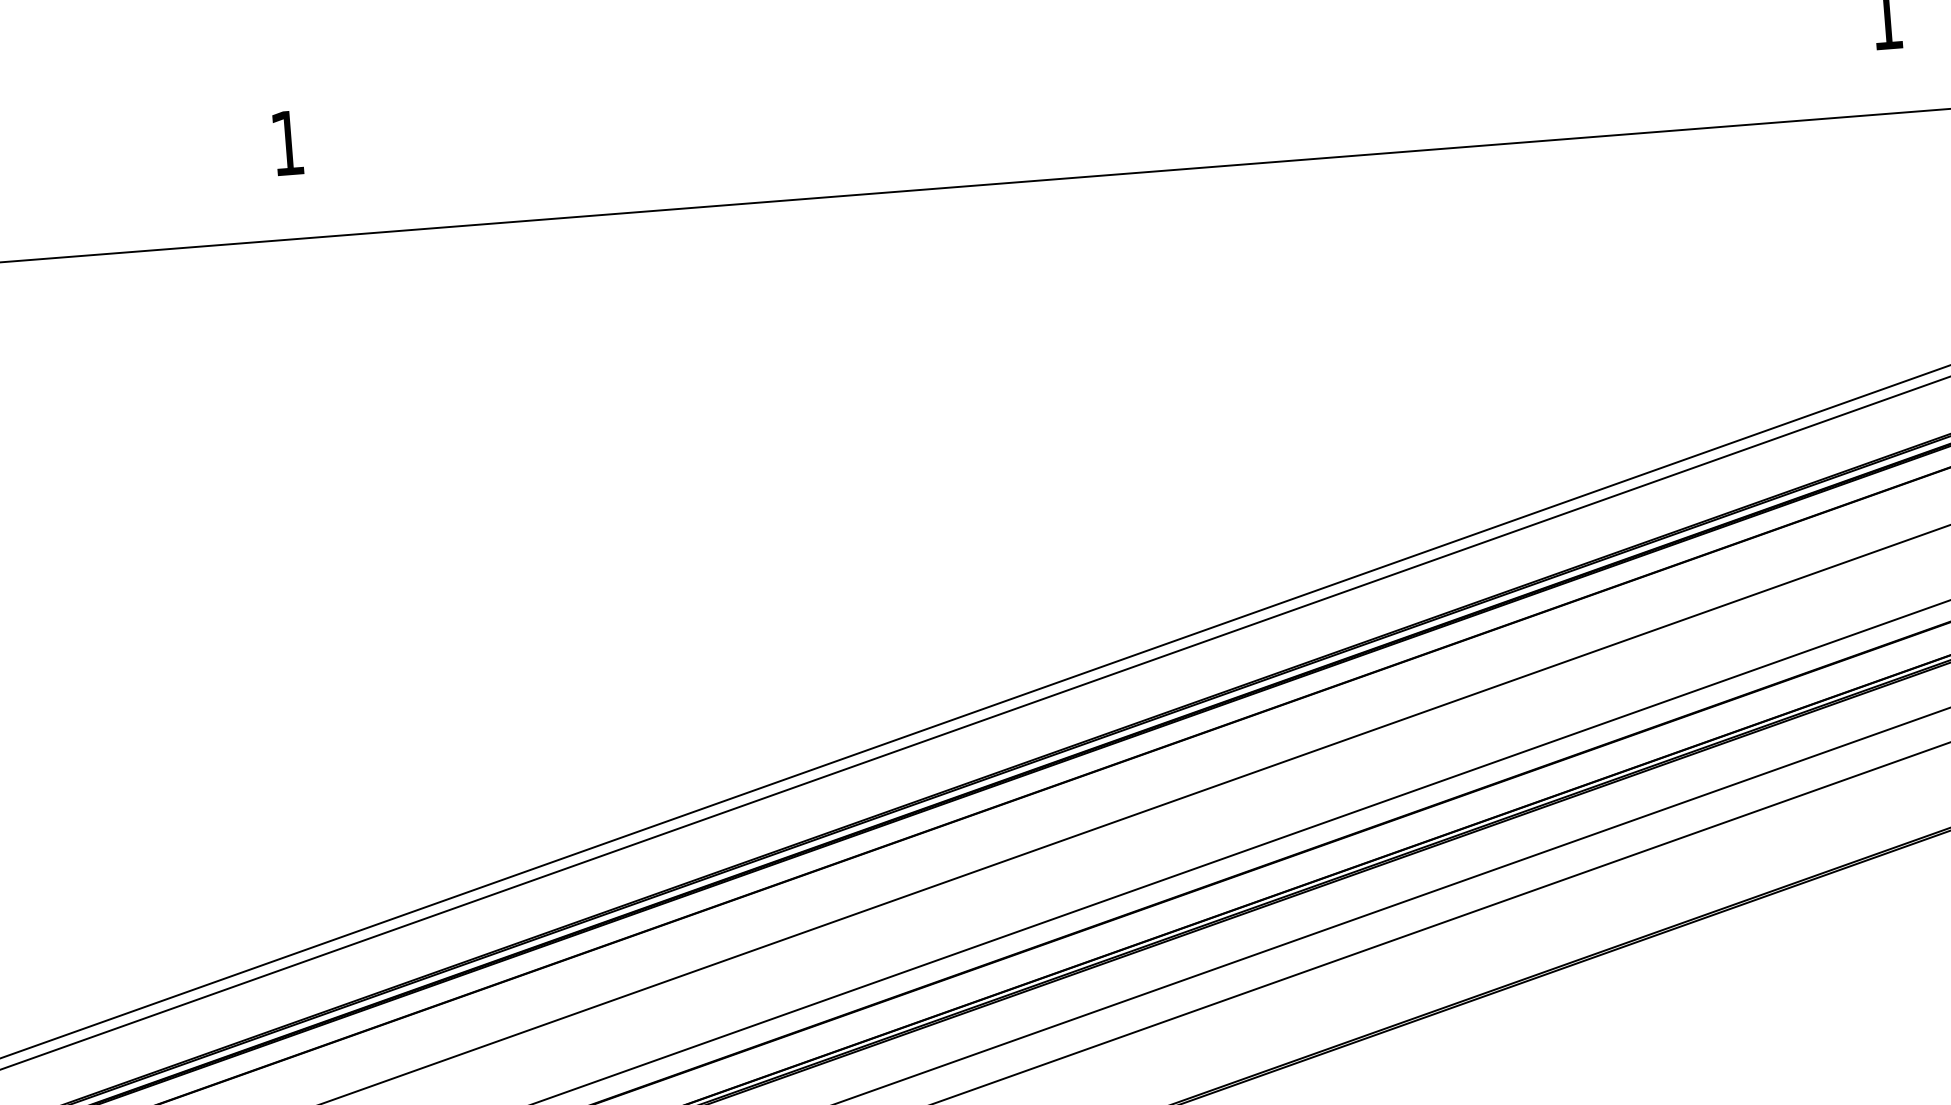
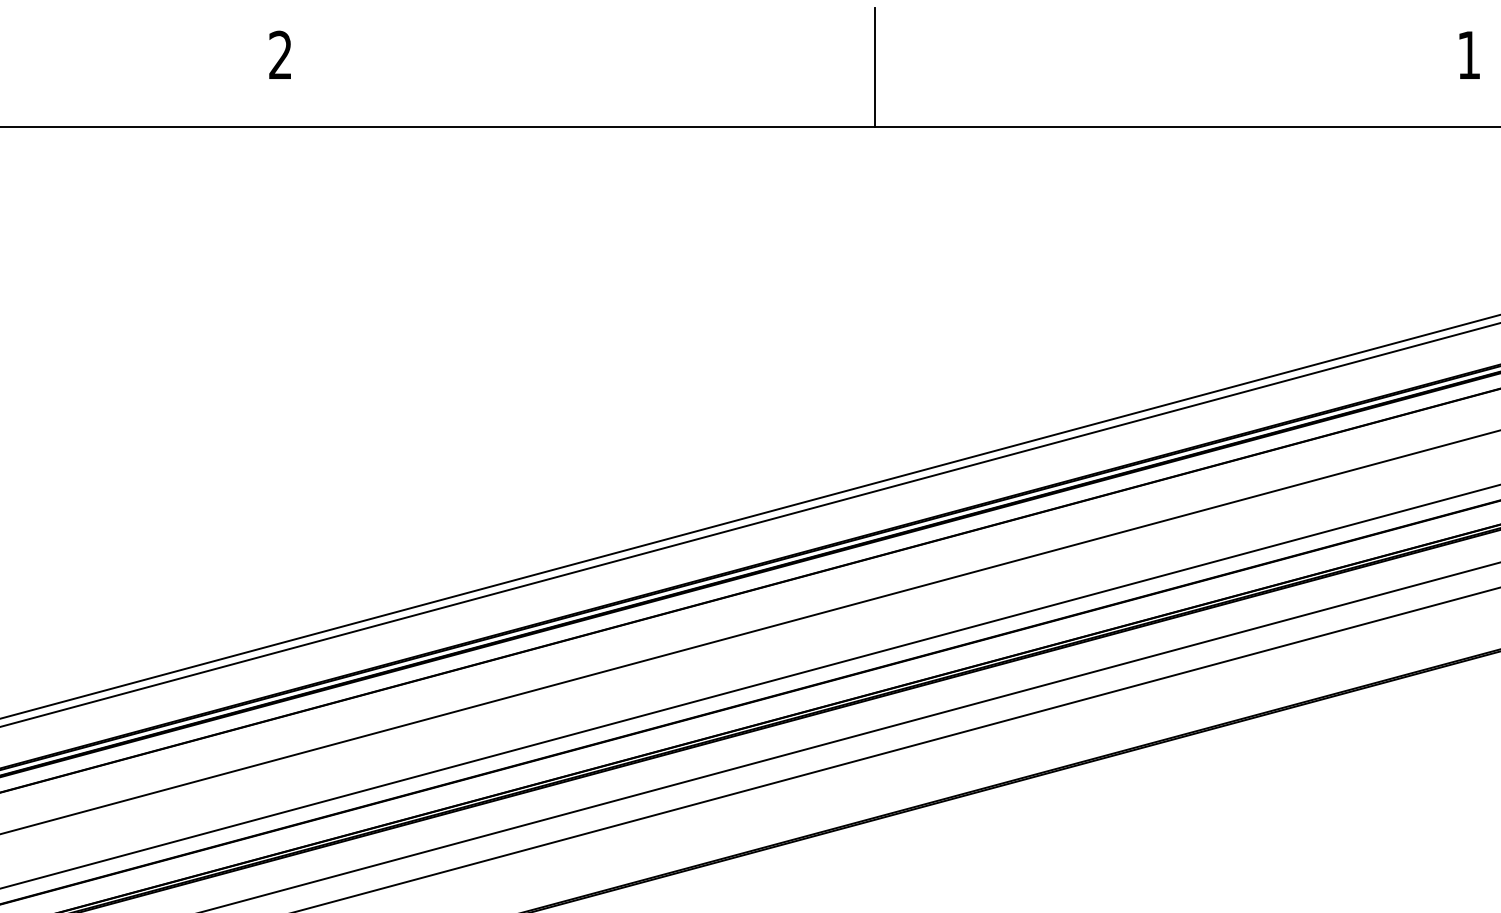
line: (1087, 95) -> (874, 66), added
text: (287, 142) -> (280, 54), 1 -> 2

